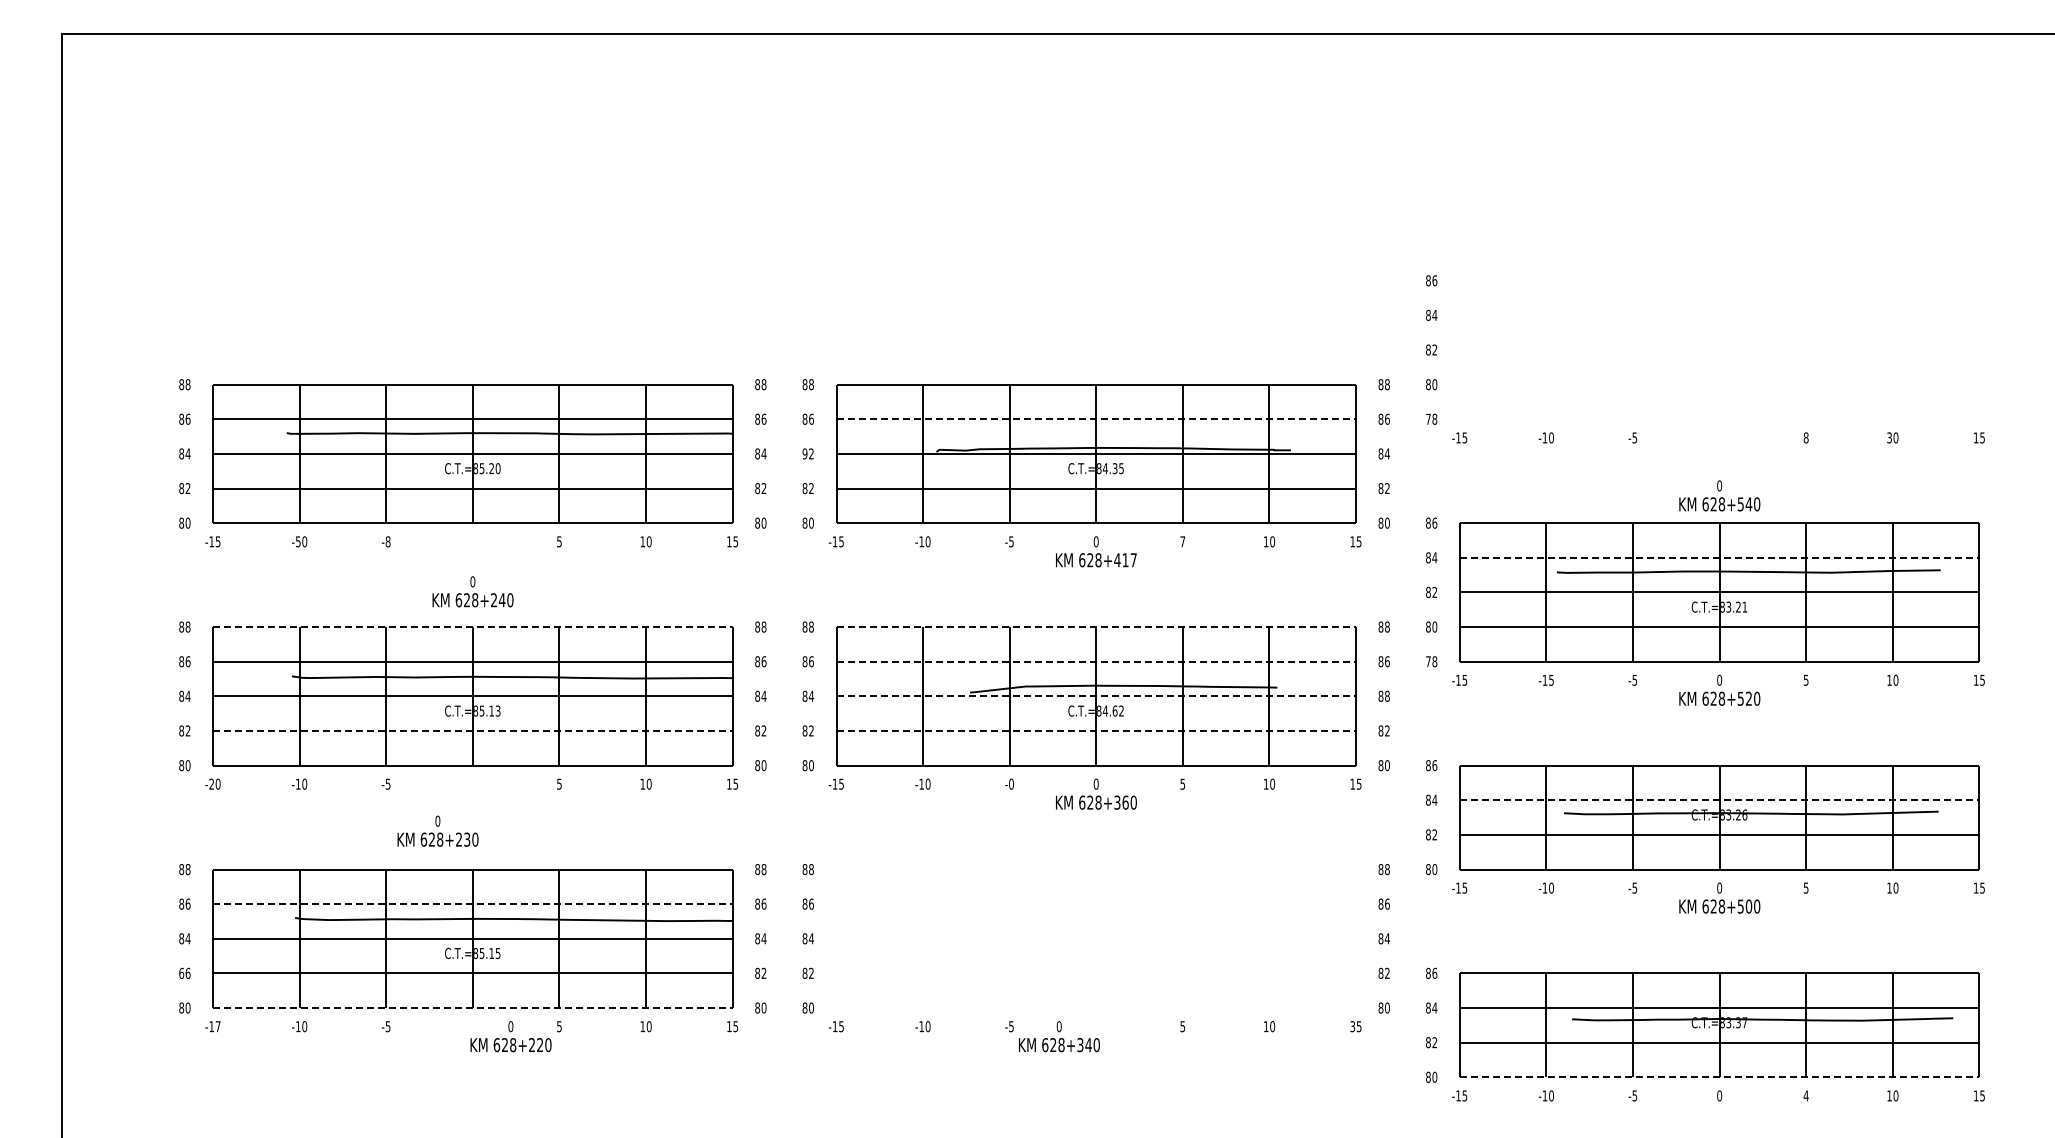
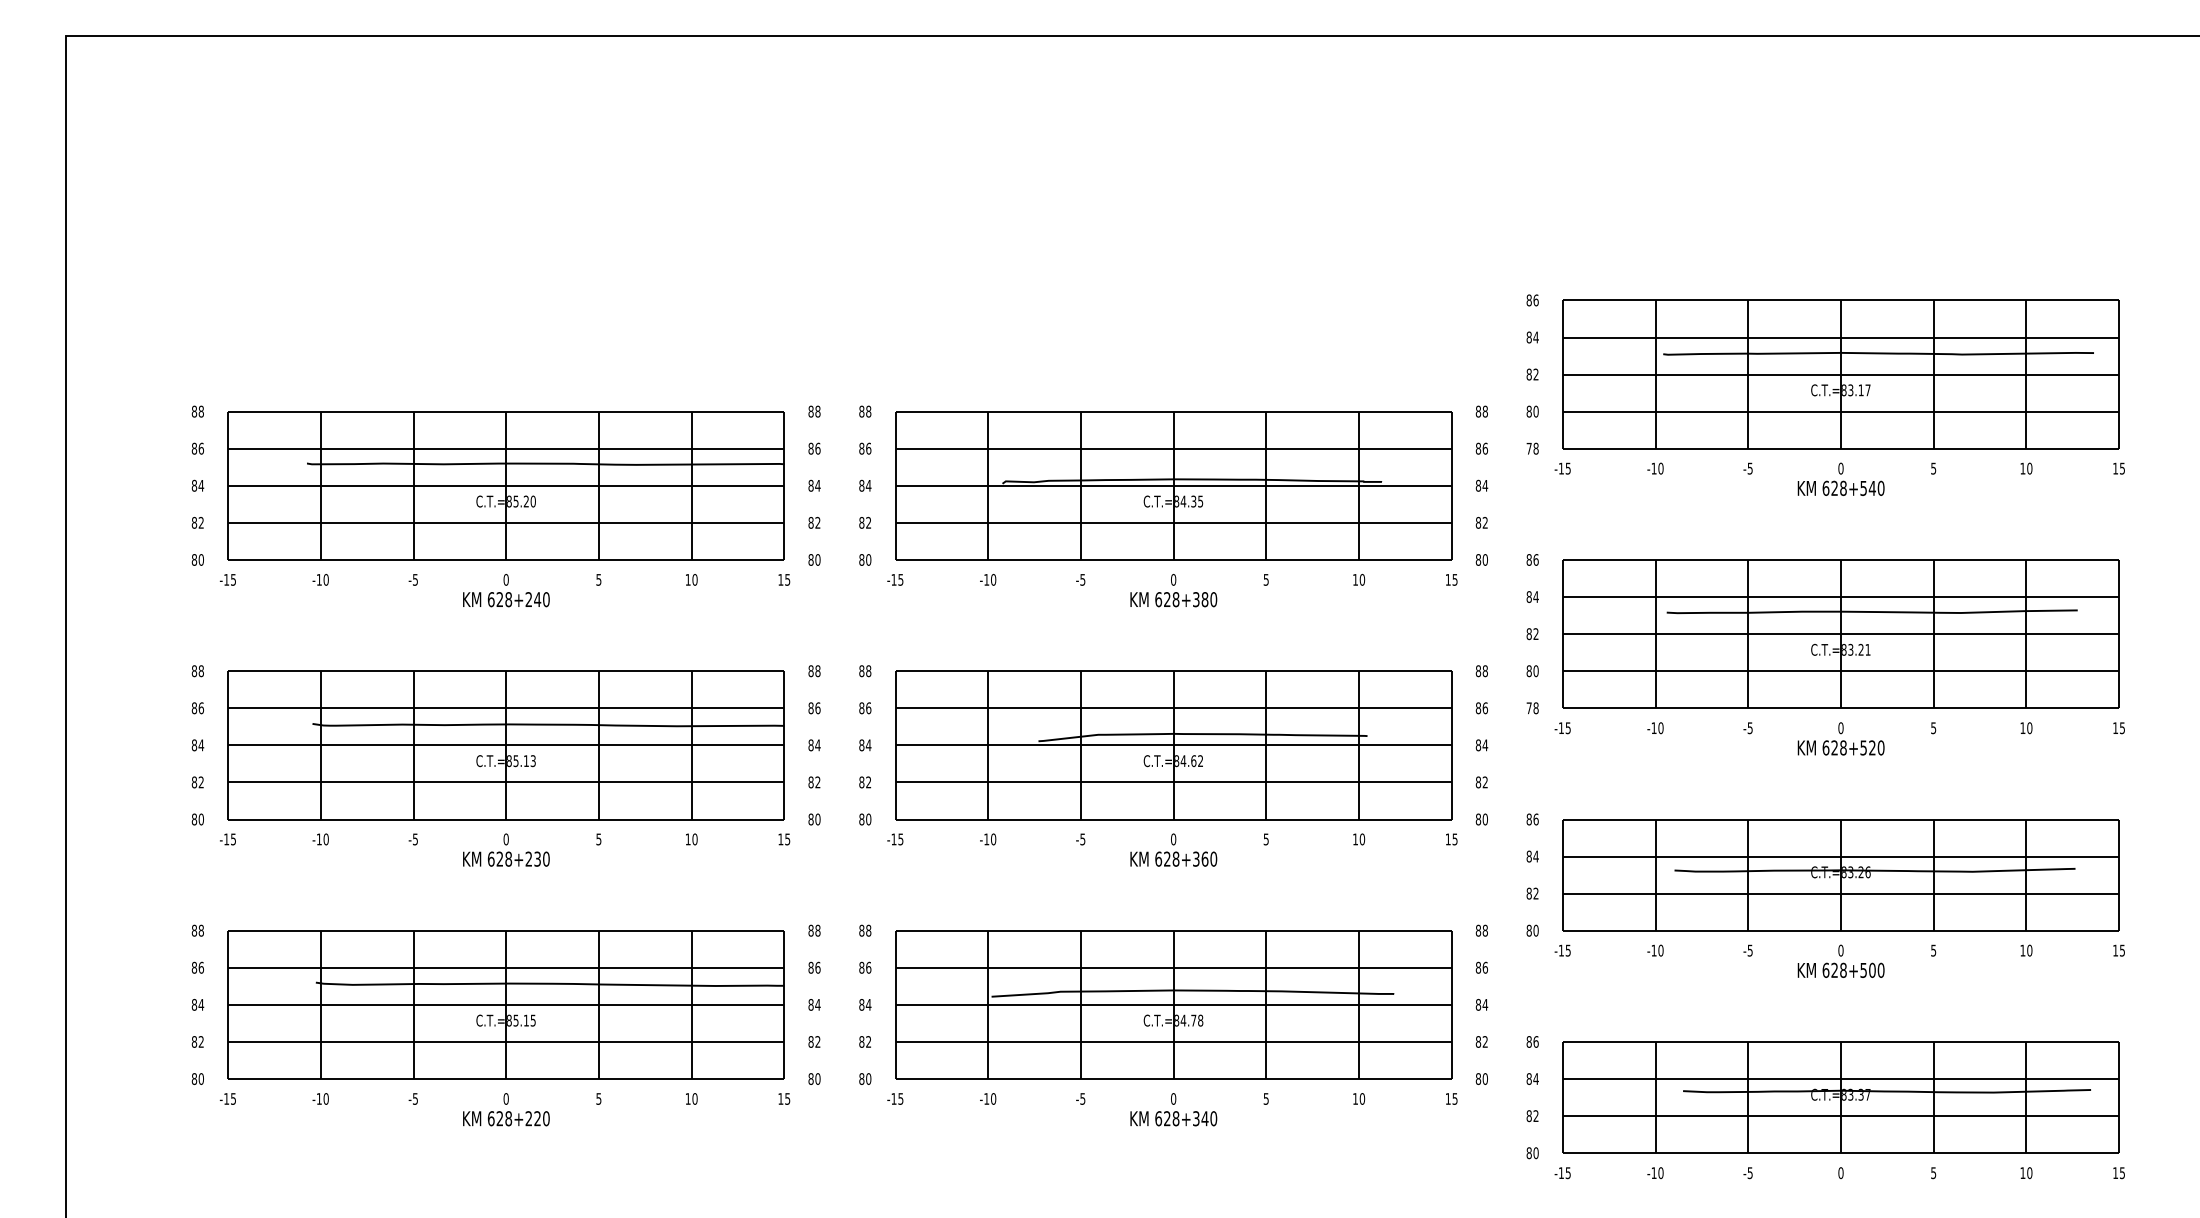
part: (1719, 349) -> (1840, 374), added
line: (1096, 419) -> (1173, 448), dashed -> solid
text: (1805, 437) -> (1932, 468), 8 -> 5
text: (1889, 437) -> (2022, 468), 30 -> 10
text: (808, 453) -> (865, 485), 92 -> 84
text: (1719, 495) -> (1840, 478), moved
text: (298, 541) -> (319, 579), -50 -> -10
text: (387, 541) -> (414, 579), -8 -> -5
text: (1182, 541) -> (1265, 579), 7 -> 5
line: (1719, 557) -> (1840, 596), dashed -> solid
text: (1125, 560) -> (1204, 599), 628+417 -> 628+380
text: (472, 591) -> (505, 590), moved
line: (472, 627) -> (505, 671), dashed -> solid
line: (1096, 627) -> (1173, 671), dashed -> solid
line: (1096, 661) -> (1173, 708), dashed -> solid
text: (1551, 679) -> (1660, 727), -15 -> -10
text: (1387, 695) -> (1485, 744), 88 -> 84
line: (1096, 696) -> (1173, 745), dashed -> solid
line: (472, 731) -> (505, 782), dashed -> solid
line: (1096, 731) -> (1173, 782), dashed -> solid
text: (214, 783) -> (229, 838), -20 -> -15
text: (1011, 783) -> (1082, 838), -0 -> -5
line: (1719, 800) -> (1840, 856), dashed -> solid
text: (437, 830) -> (505, 849), moved
line: (472, 904) -> (505, 968), dashed -> solid
part: (1096, 938) -> (1173, 1004), added
text: (184, 972) -> (197, 1040), 66 -> 82
line: (472, 1008) -> (505, 1079), dashed -> solid
text: (217, 1026) -> (232, 1098), -17 -> -15
text: (1352, 1026) -> (1447, 1098), 35 -> 15
text: (510, 1036) -> (505, 1109), moved
text: (1059, 1036) -> (1173, 1109), moved
line: (1719, 1077) -> (1840, 1153), dashed -> solid
text: (1805, 1095) -> (1932, 1172), 4 -> 5

